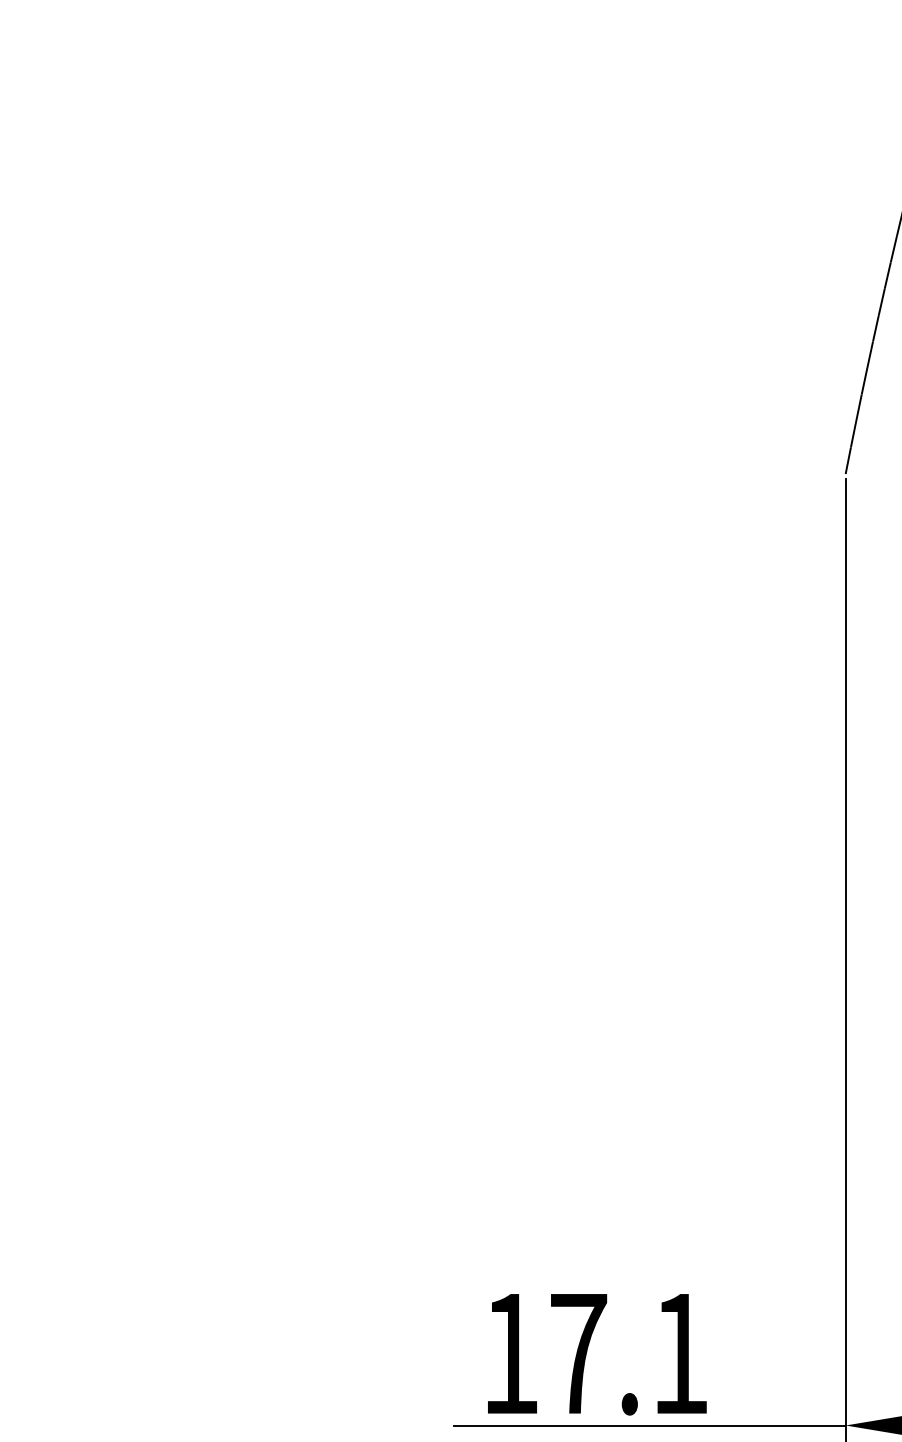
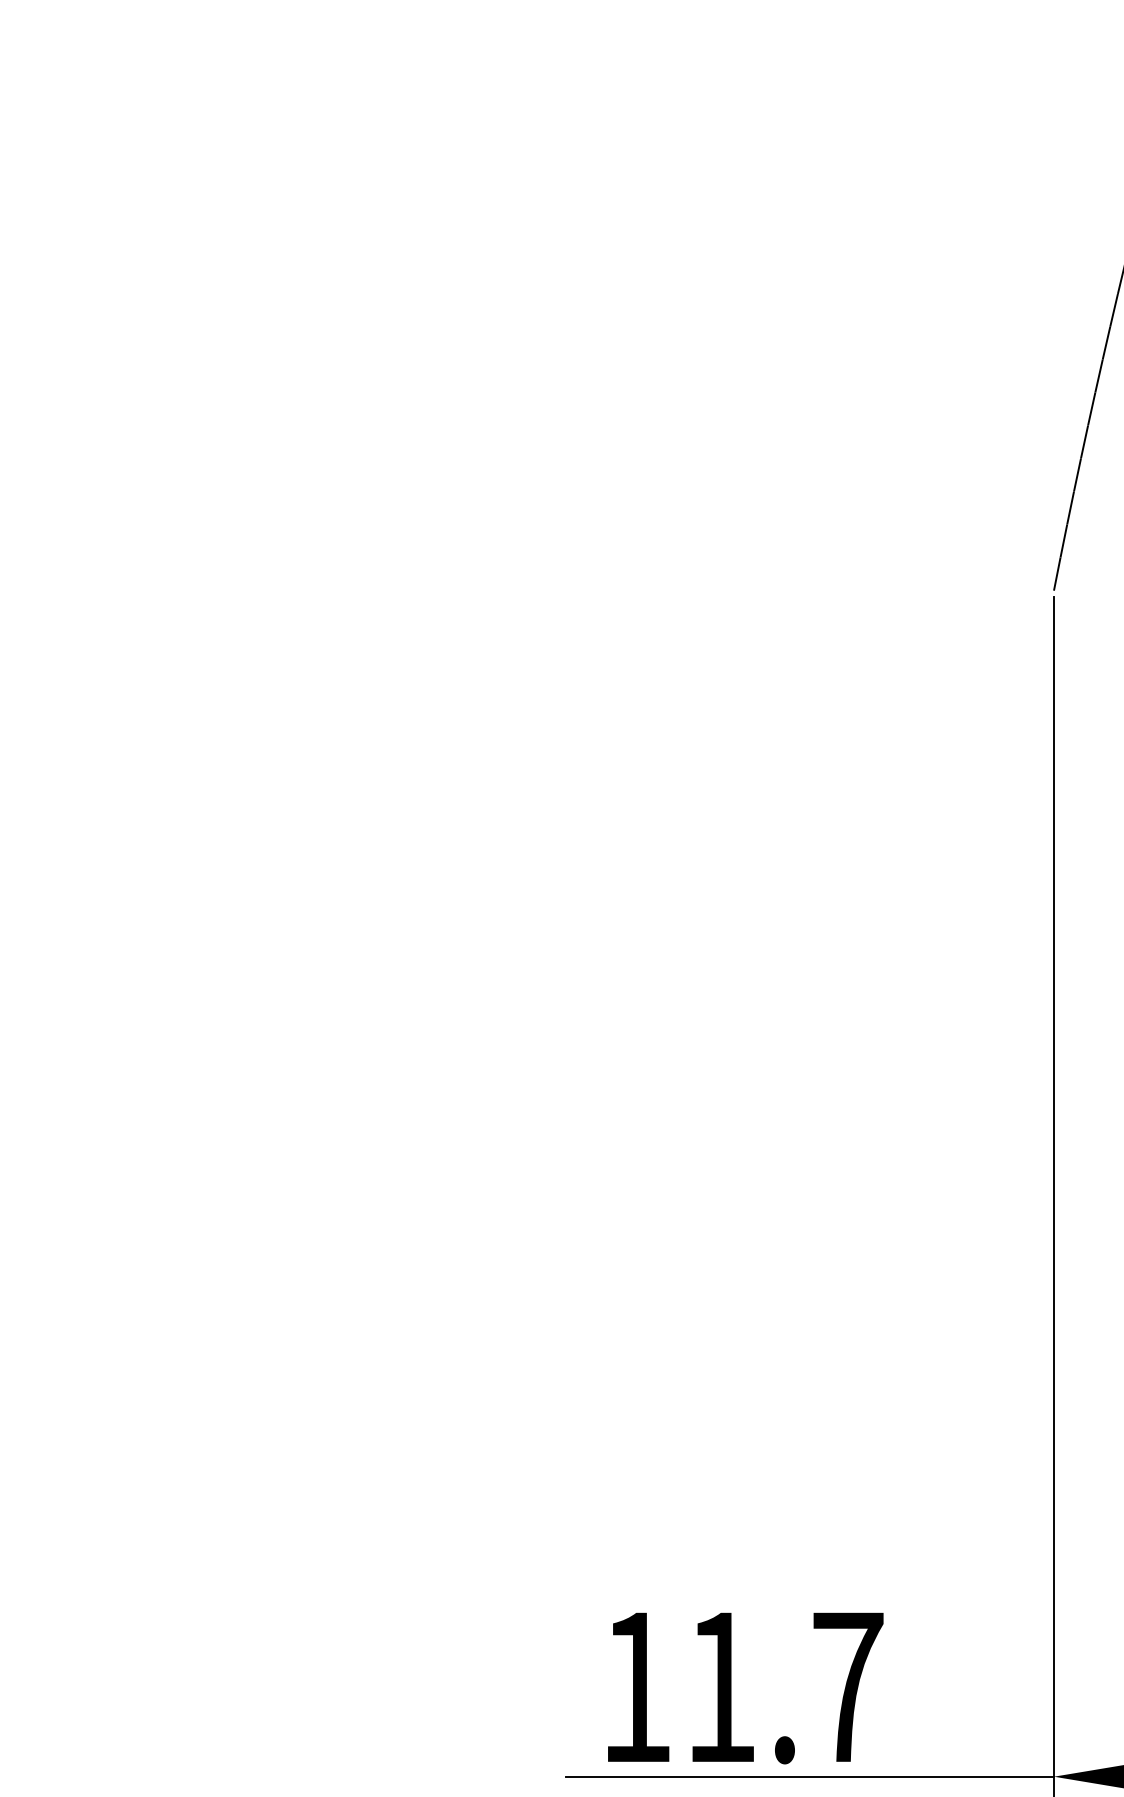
text: (629, 1353) -> (784, 1686), 17.1 -> 11.7

